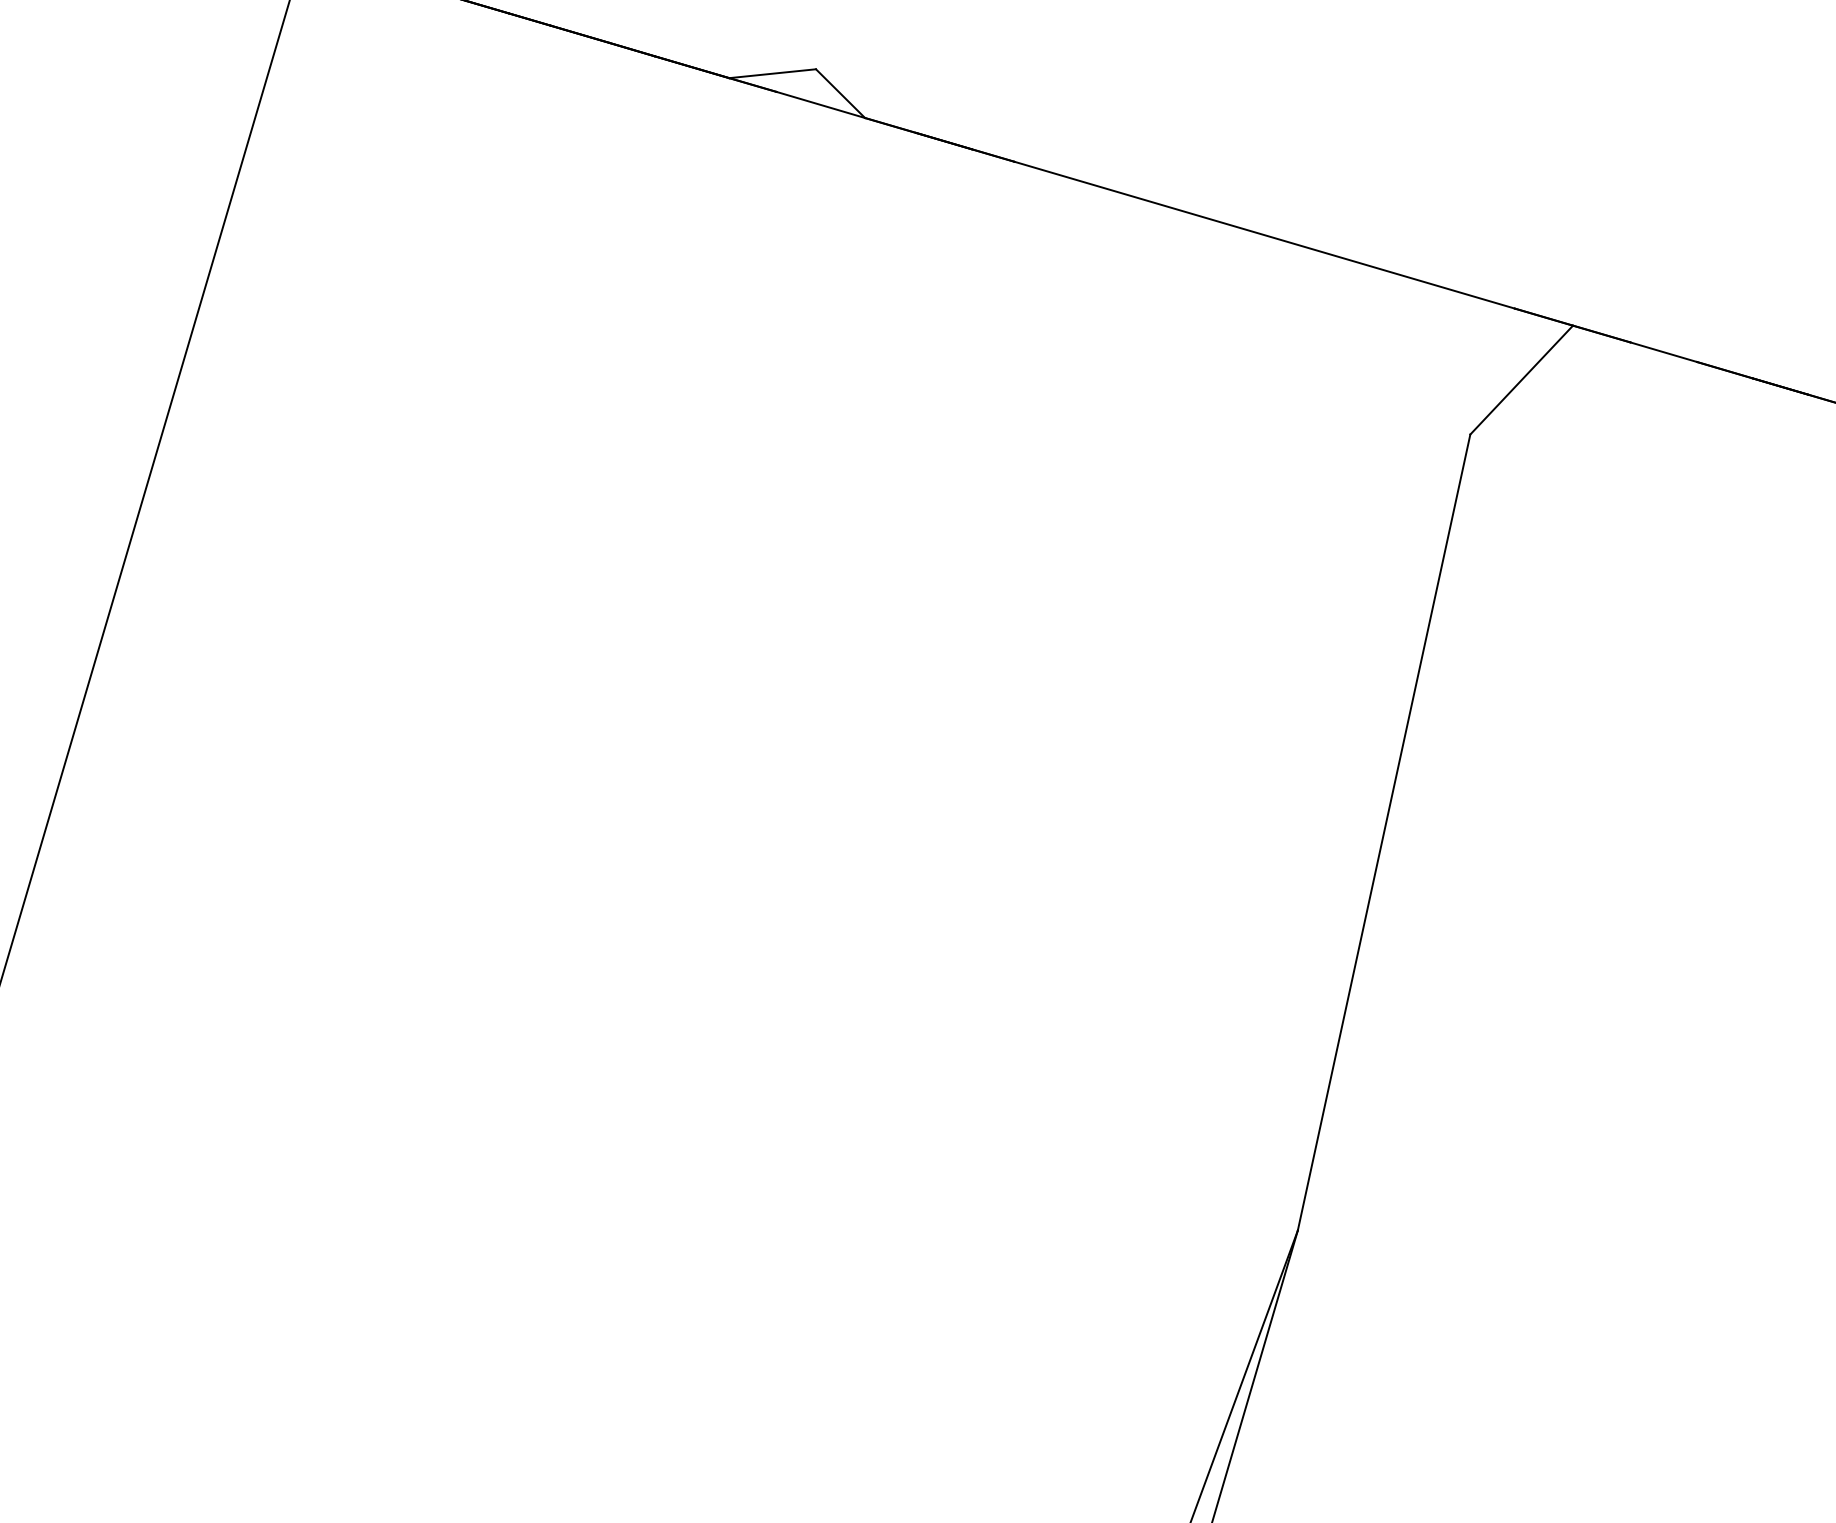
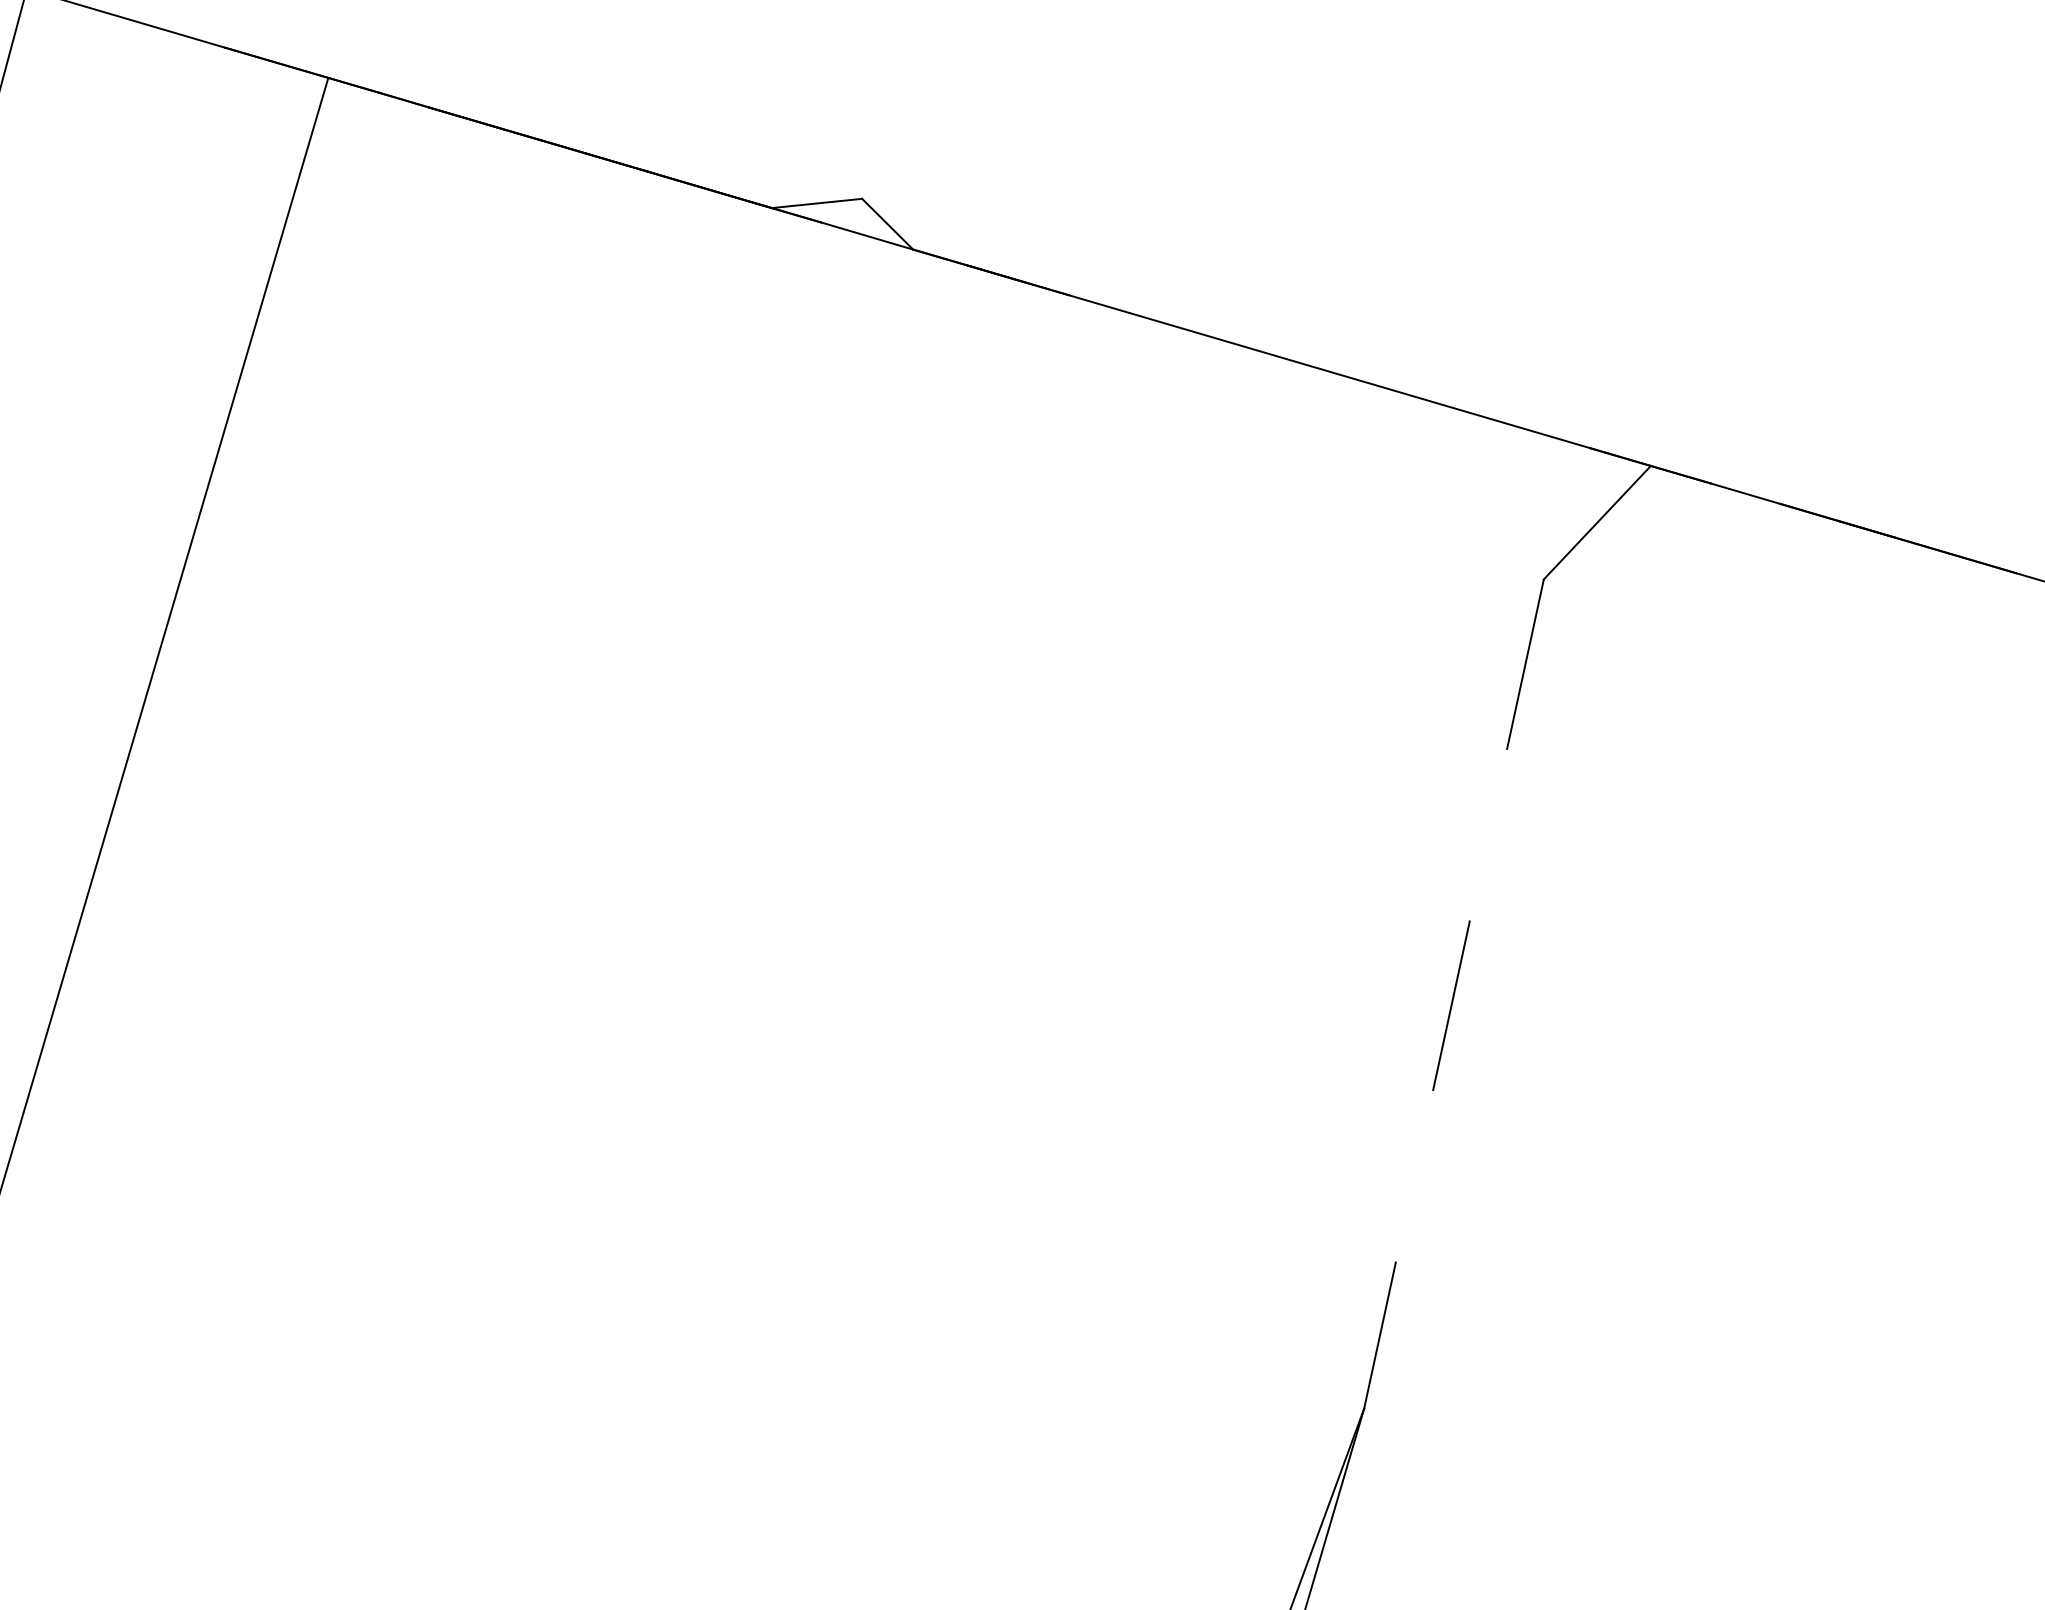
line: (1383, 832) -> (1453, 994), solid -> dashed

